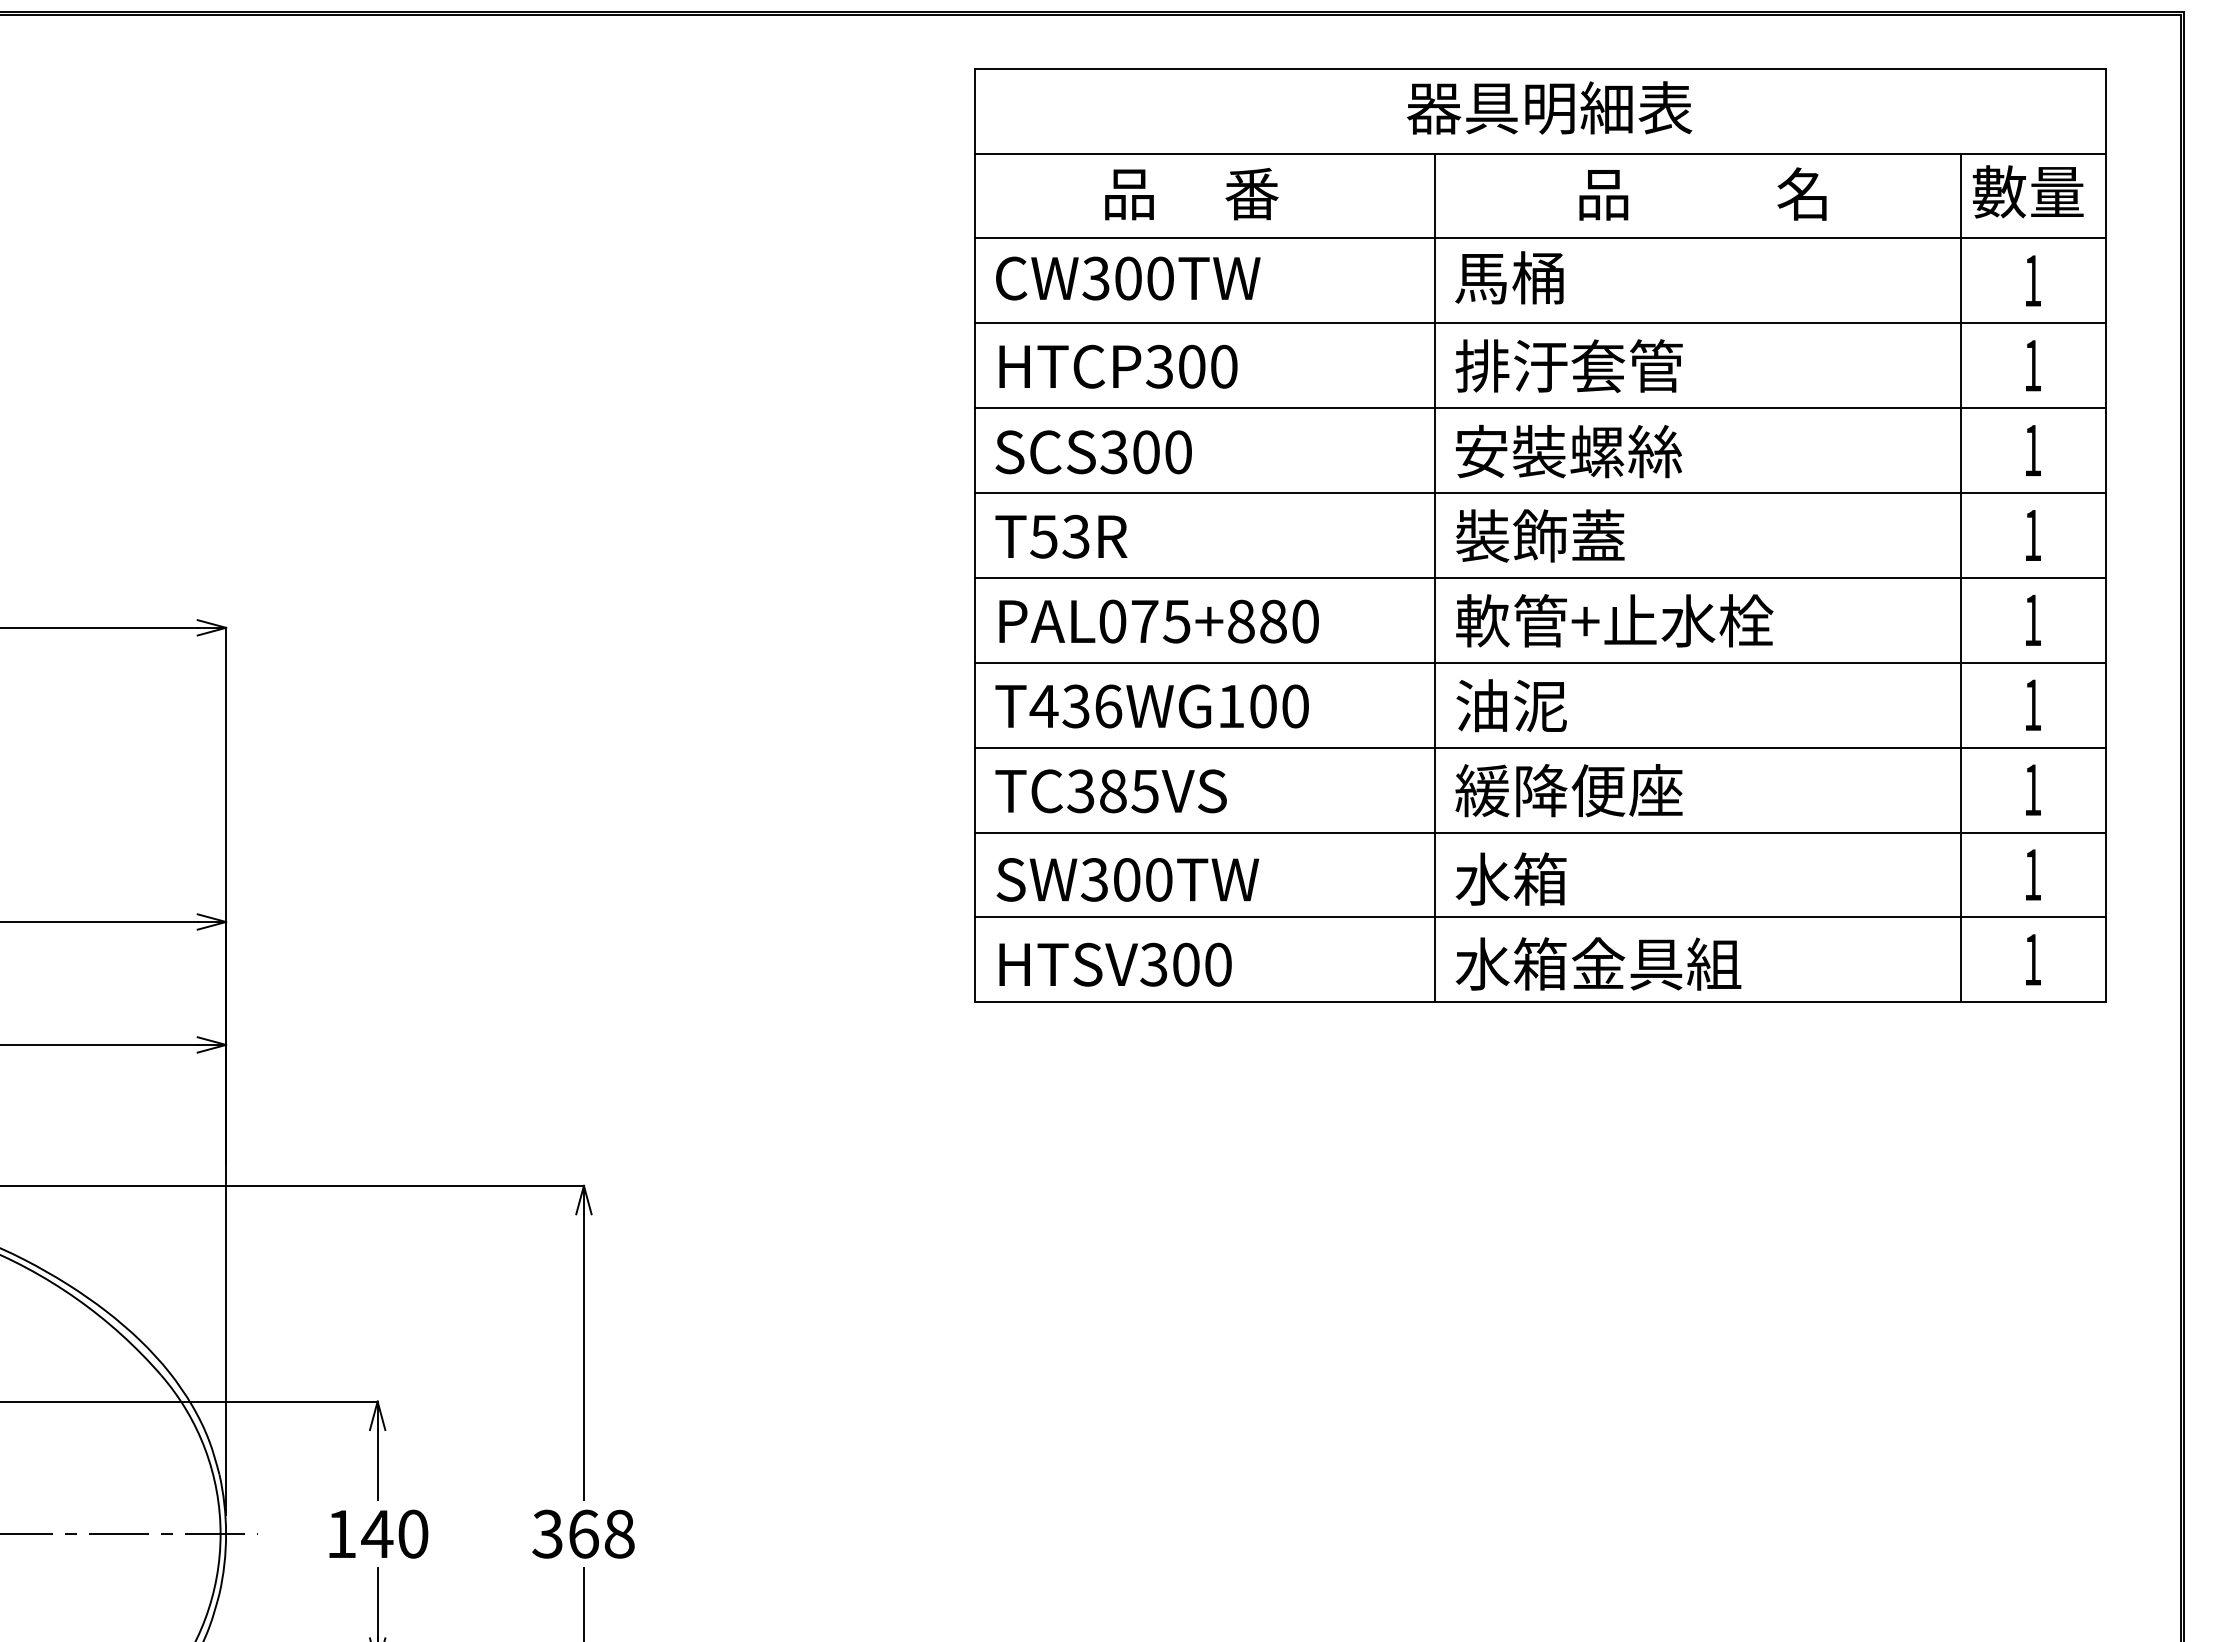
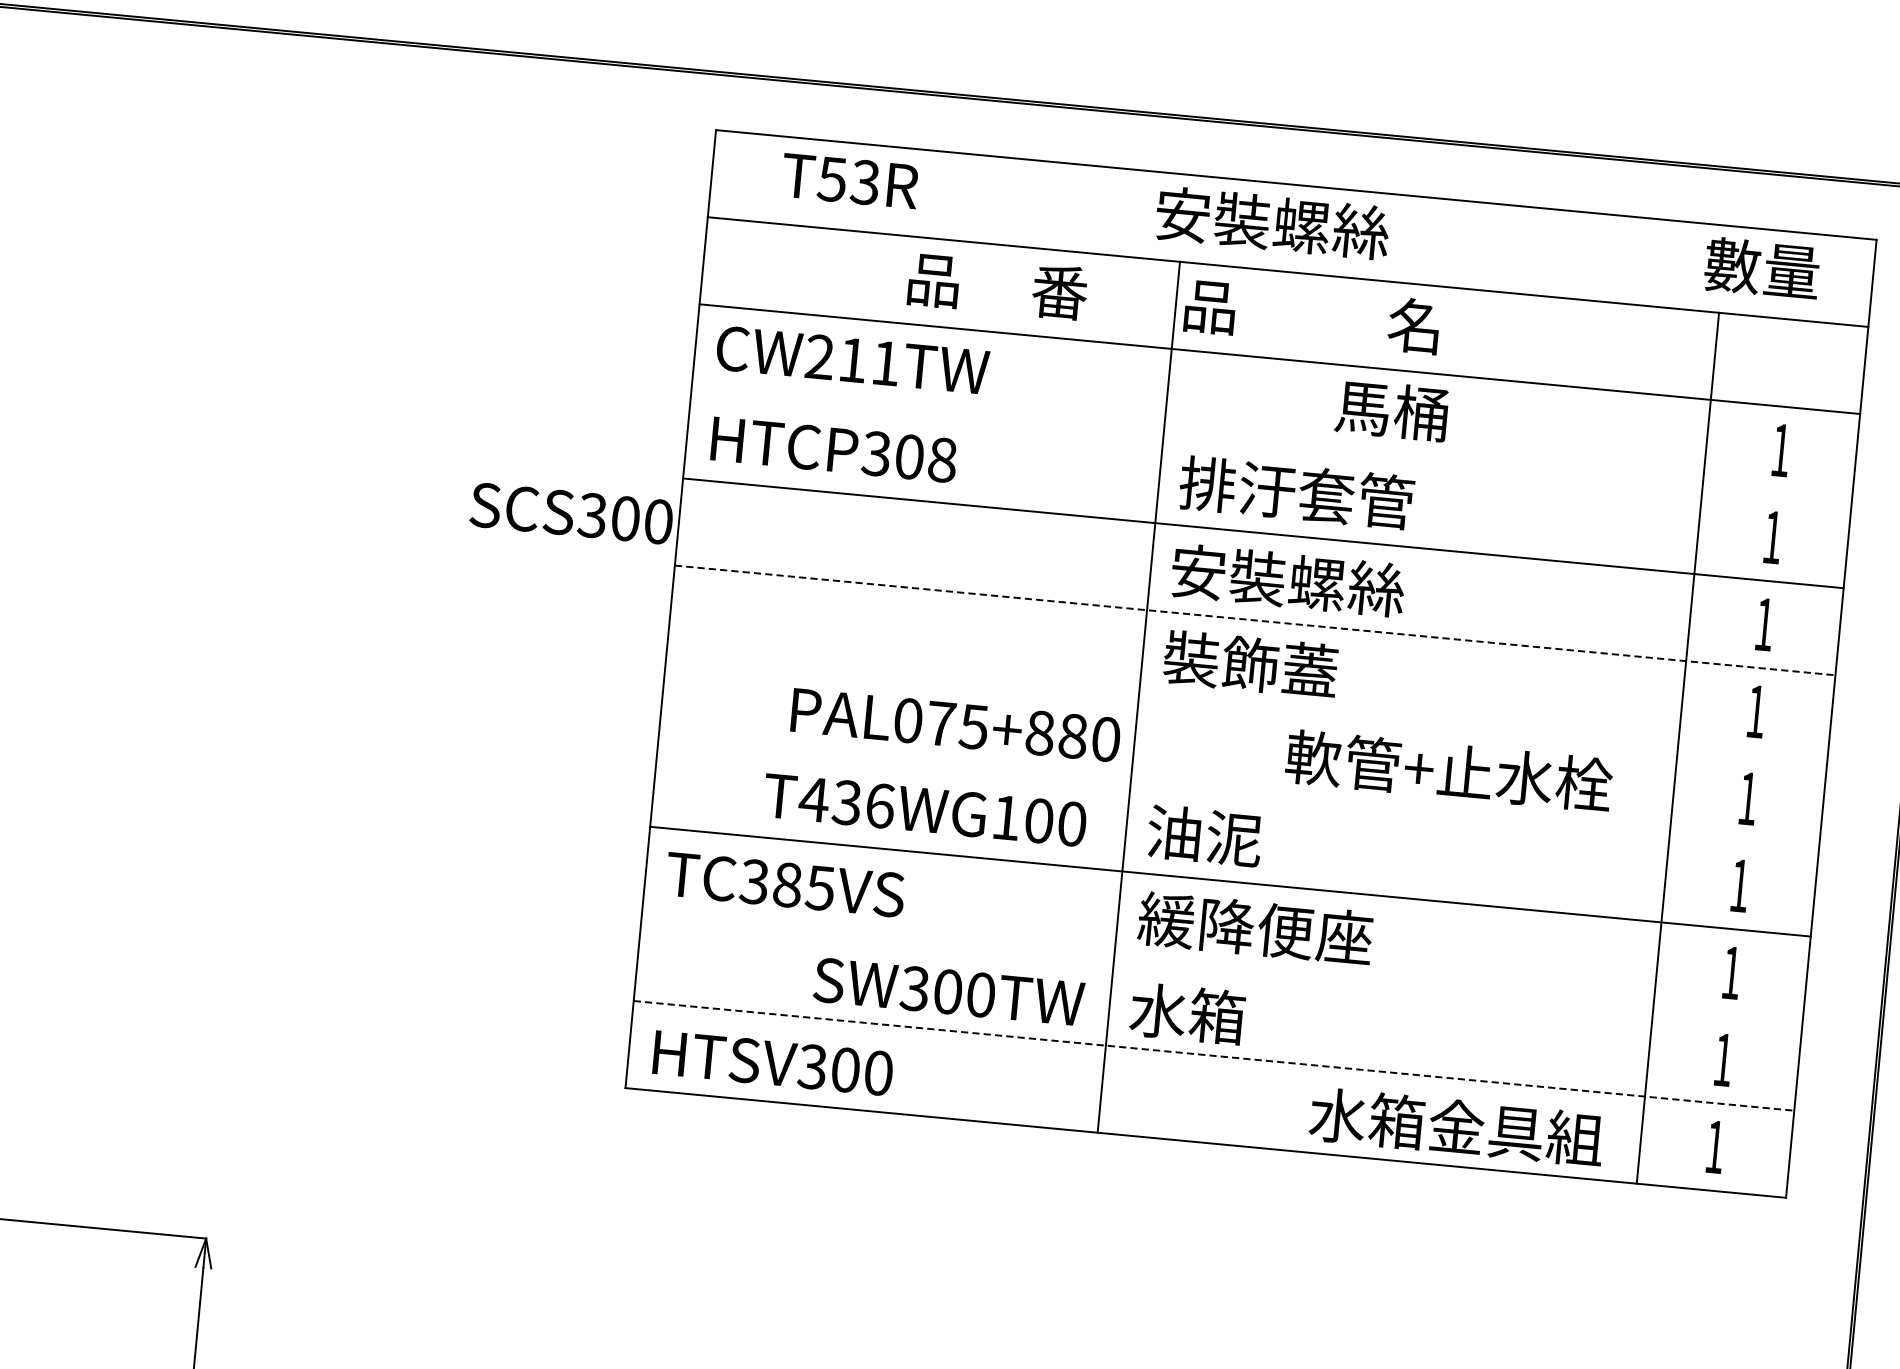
text: (1549, 107) -> (1301, 225), 器具明細表 -> 安裝螺絲
text: (2027, 191) -> (1761, 268), moved
text: (1702, 193) -> (1311, 315), moved
text: (1191, 194) -> (997, 286), moved
text: (1509, 277) -> (1391, 410), moved
text: (1127, 278) -> (852, 360), CW300TW -> CW211TW
line: (1540, 323) -> (1271, 446), removed
text: (1224, 366) -> (943, 459), HTCP300 -> HTCP308
text: (1093, 452) -> (571, 513), moved
line: (1541, 493) -> (1256, 620), solid -> dashed
text: (1061, 536) -> (850, 180), moved
line: (1540, 577) -> (1246, 707), removed
text: (1614, 620) -> (1448, 770), moved
text: (1158, 621) -> (955, 725), moved
line: (1540, 662) -> (1238, 794), removed
text: (1151, 706) -> (924, 810), moved
line: (1540, 832) -> (1222, 968), removed
text: (1127, 879) -> (948, 991), moved
line: (1541, 917) -> (1214, 1056), solid -> dashed
text: (1598, 963) -> (1456, 1126), moved

